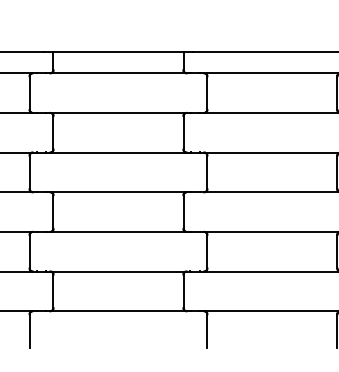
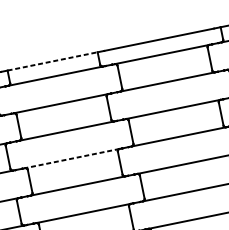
line: (118, 51) -> (52, 61), solid -> dashed
line: (118, 192) -> (72, 158), solid -> dashed

